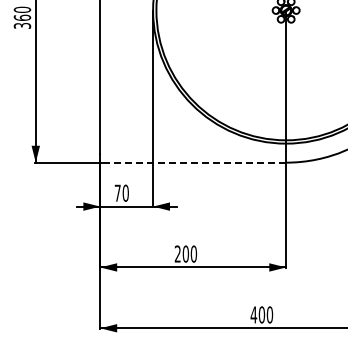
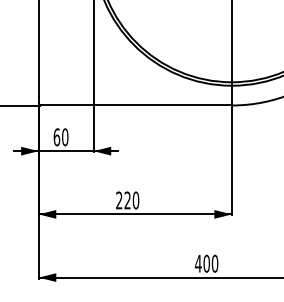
line: (194, 162) -> (136, 105), dashed -> solid
text: (117, 192) -> (56, 136), 70 -> 60
text: (185, 253) -> (127, 199), 200 -> 220

